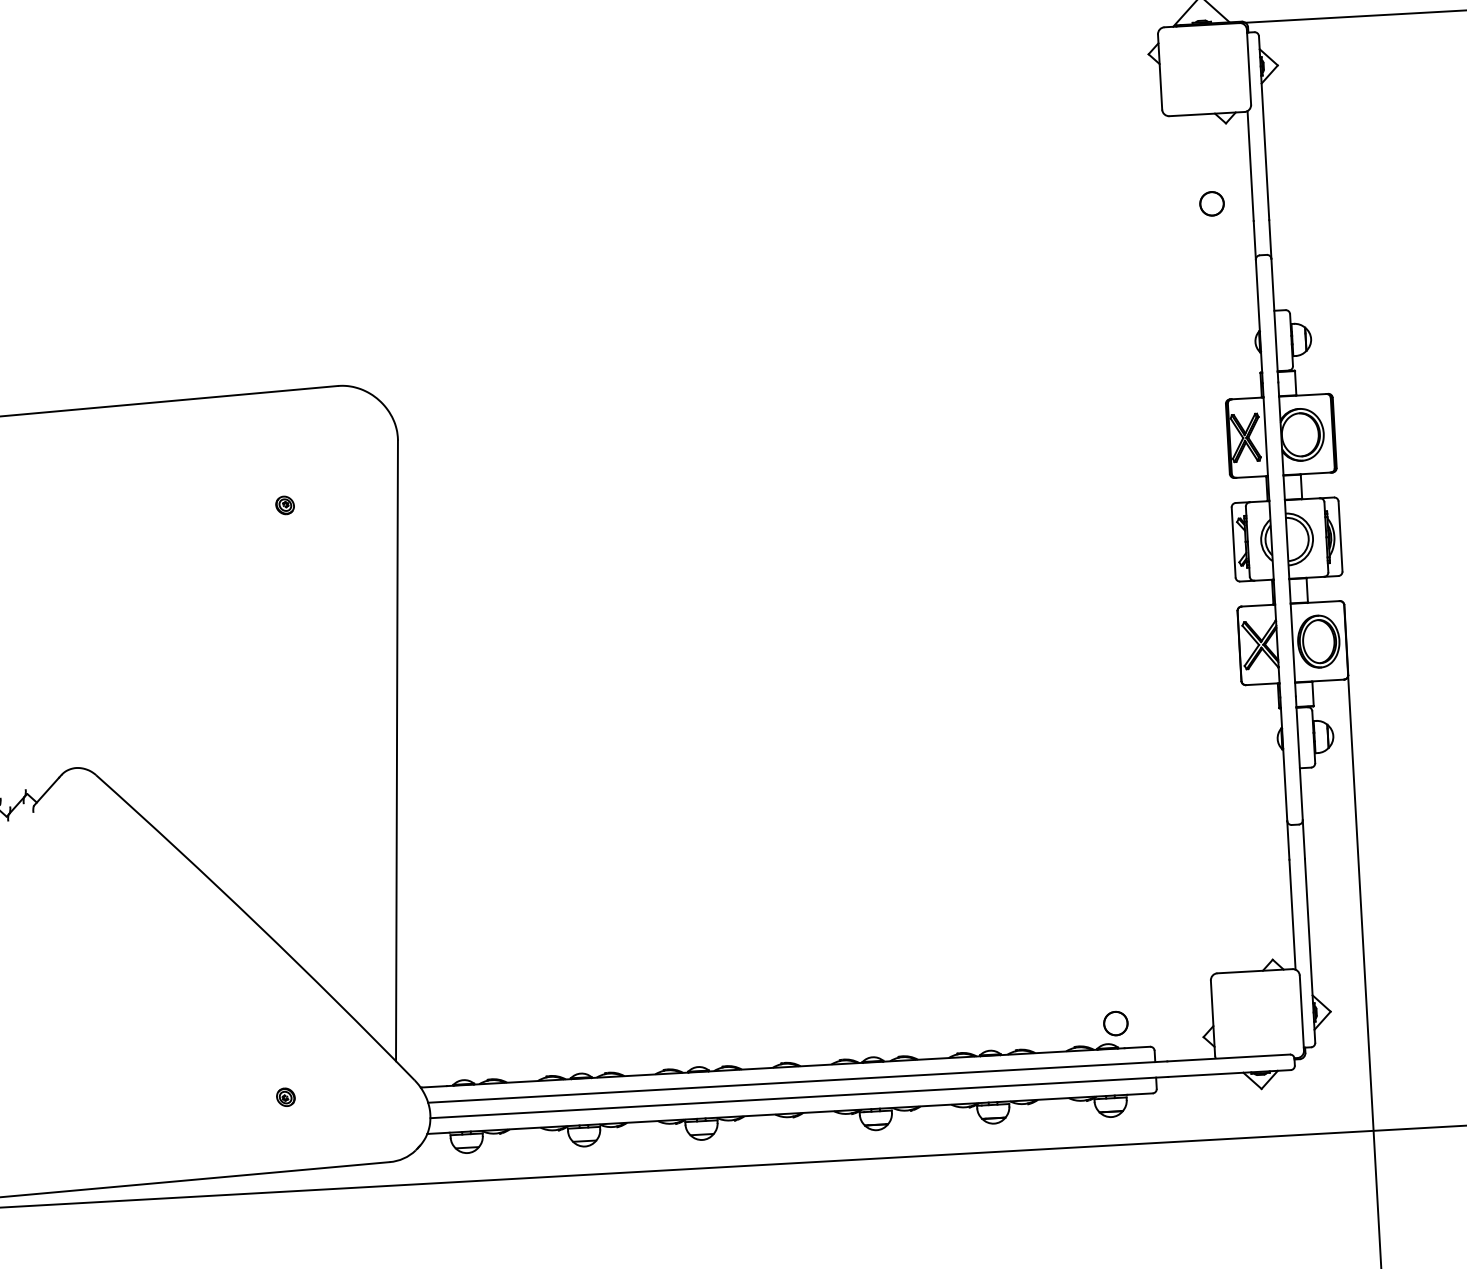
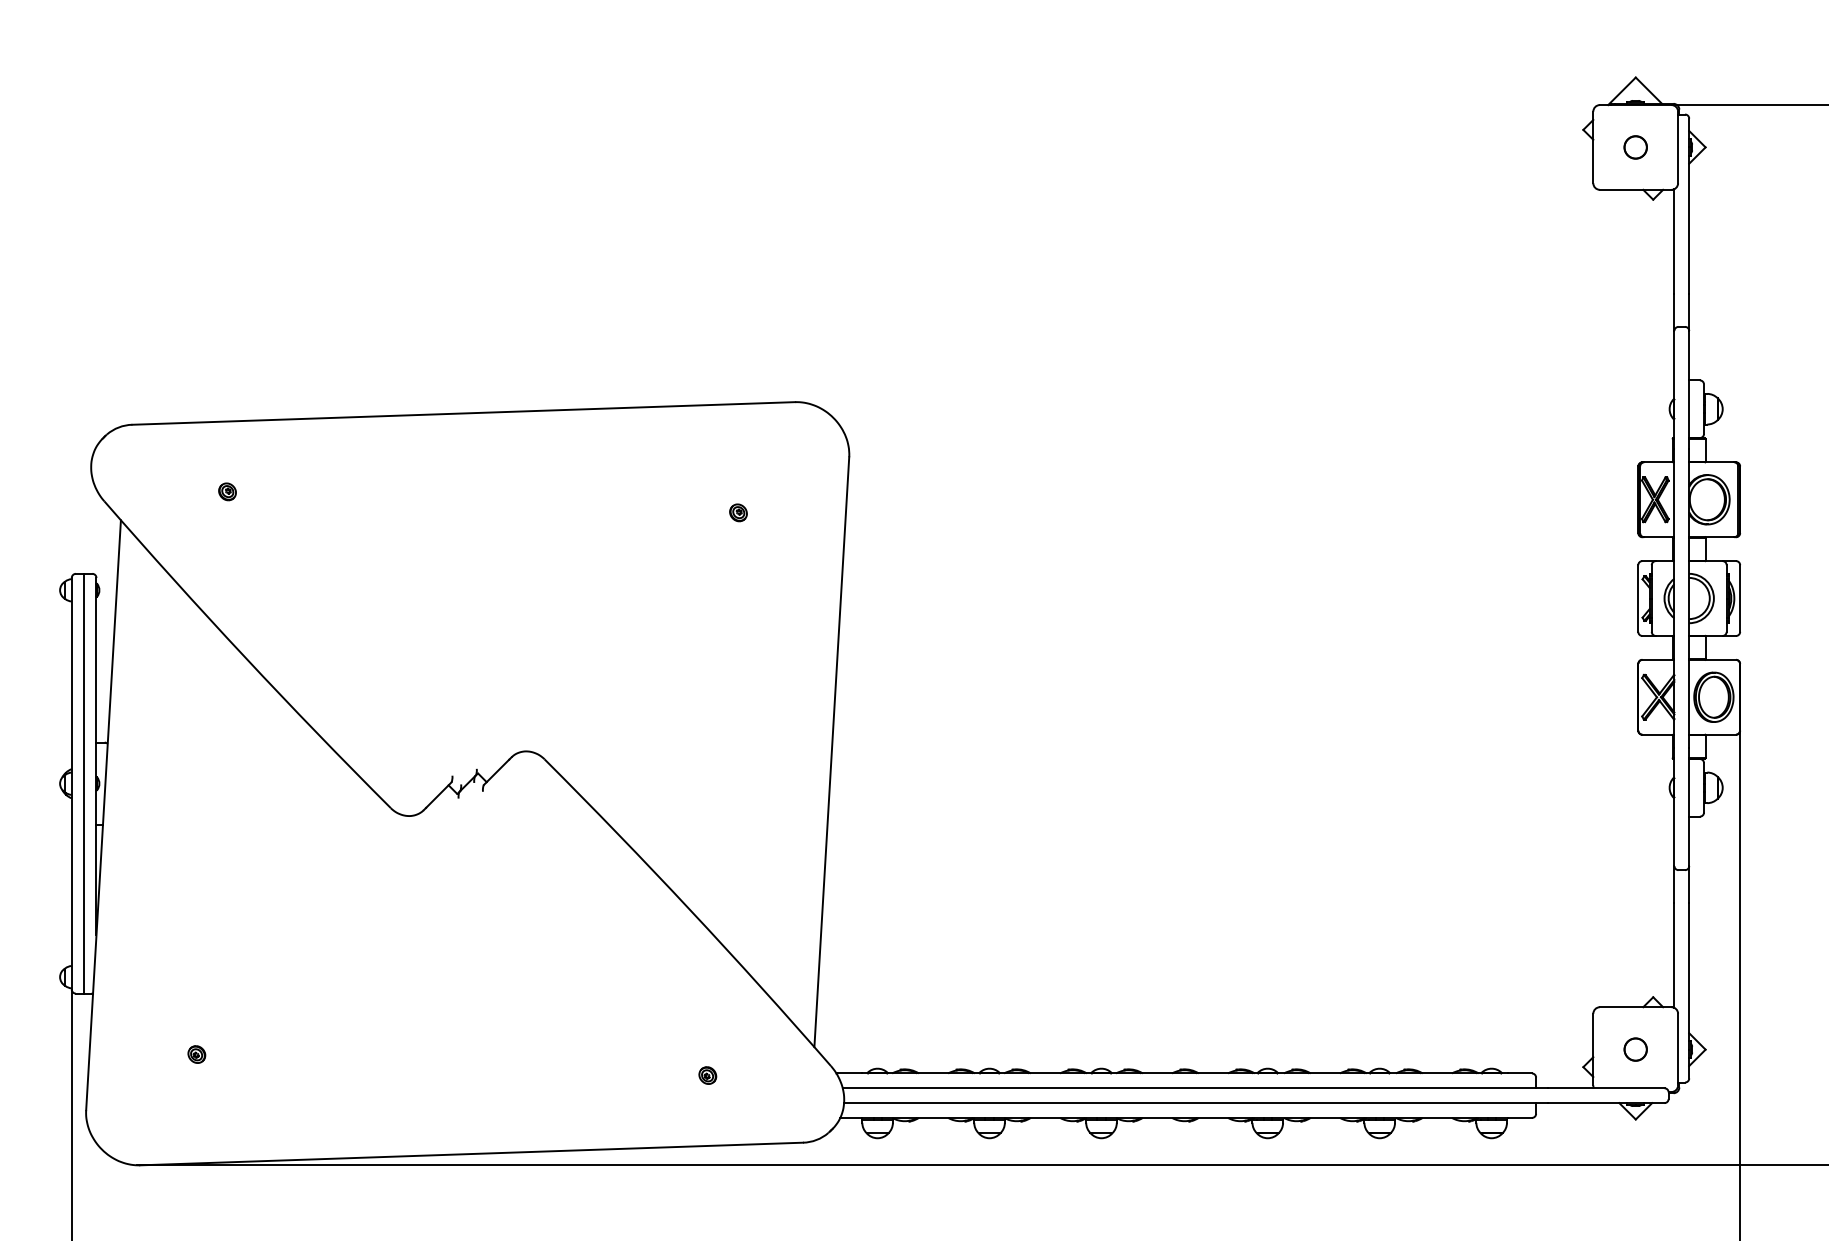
circle: (1211, 203) -> (1635, 147), moved
circle: (1115, 1023) -> (1635, 1049), moved

